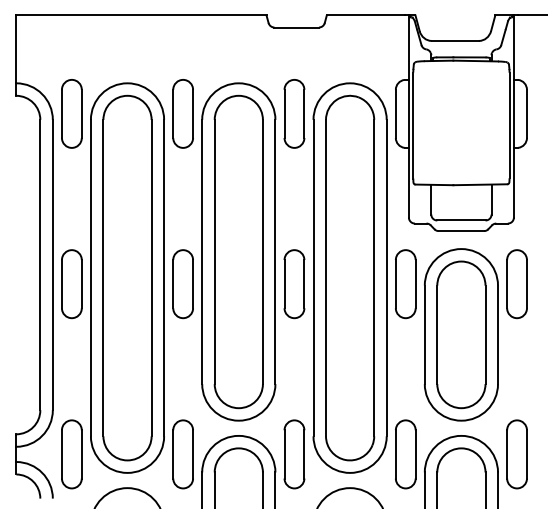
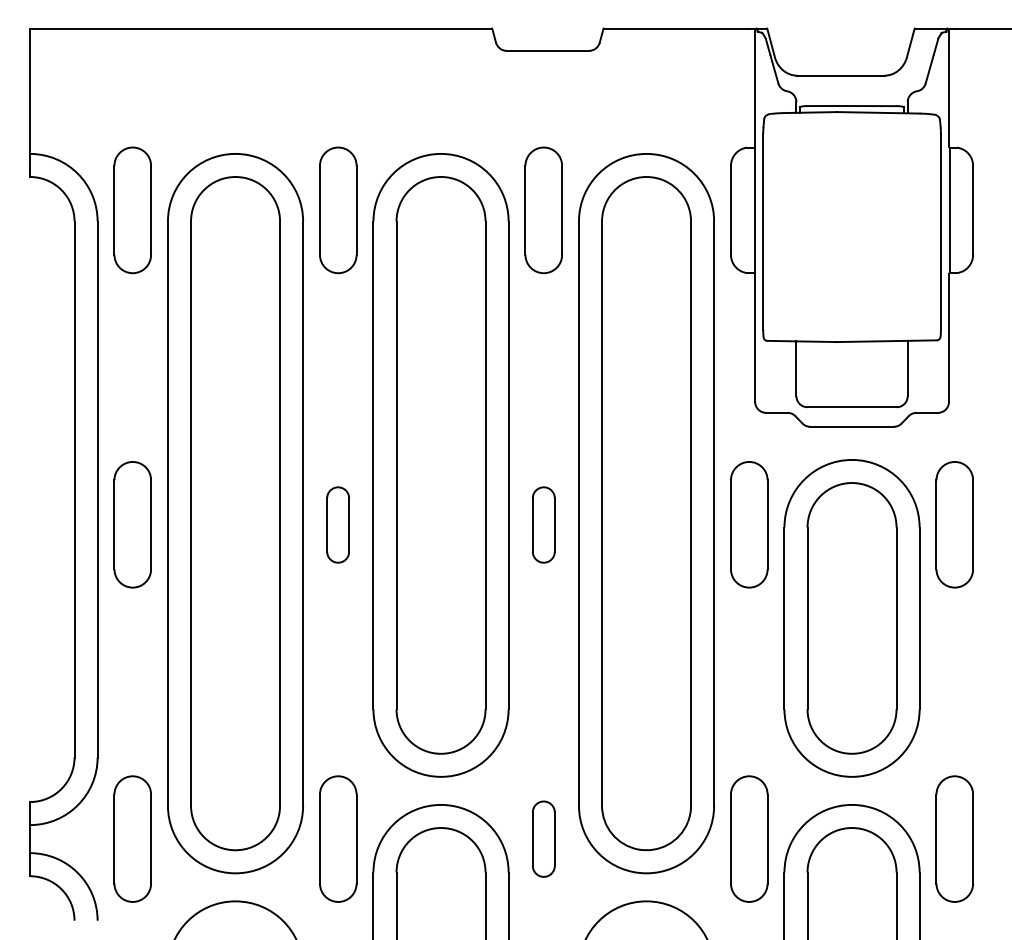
part: (182, 284) -> (337, 525), size x0.6
part: (294, 284) -> (543, 525), size x0.6
part: (294, 454) -> (543, 839), size x0.6

